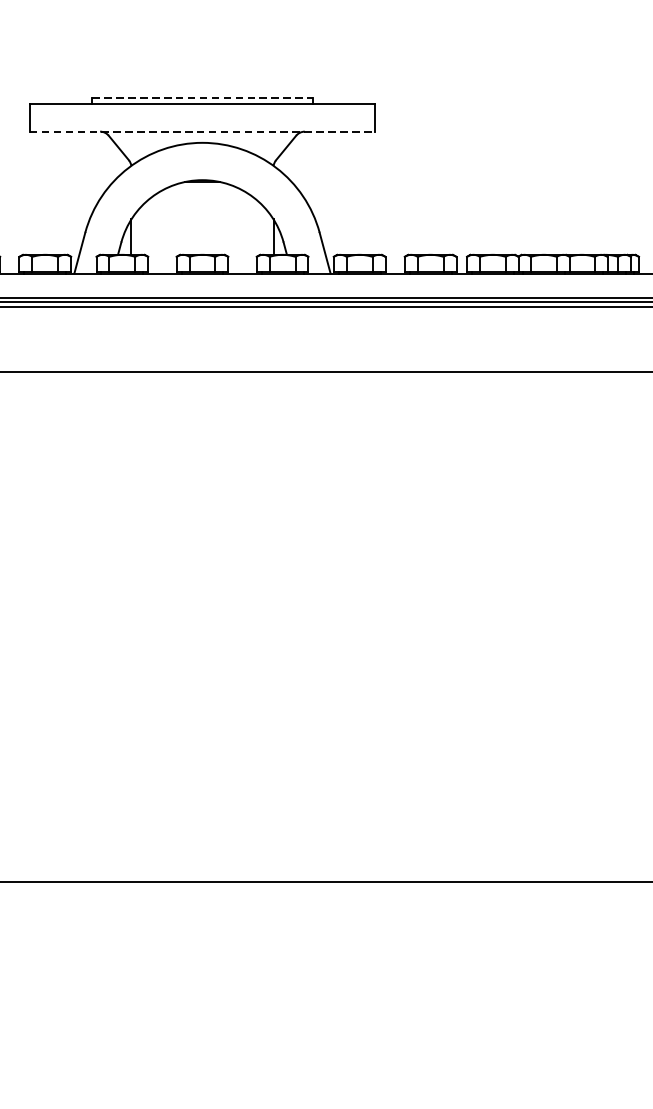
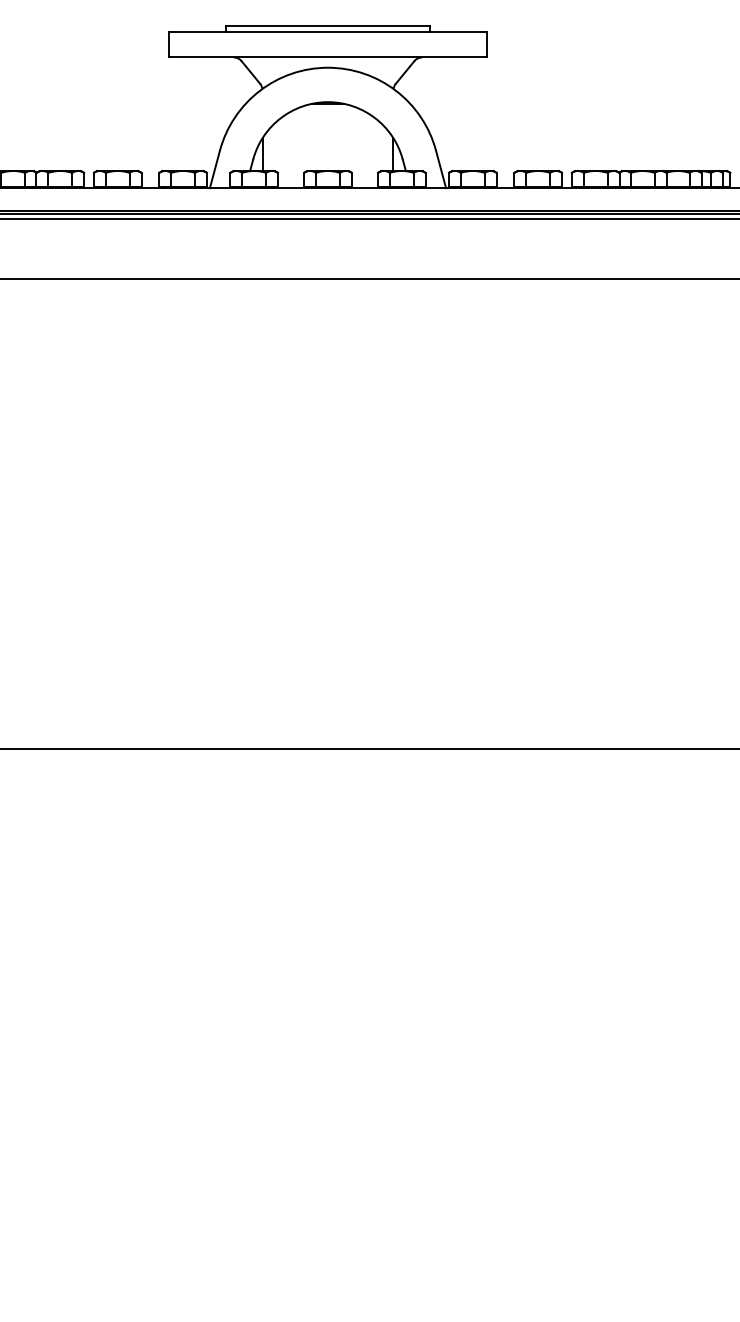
line: (203, 98) -> (328, 26), dashed -> solid
line: (203, 131) -> (328, 57), dashed -> solid

